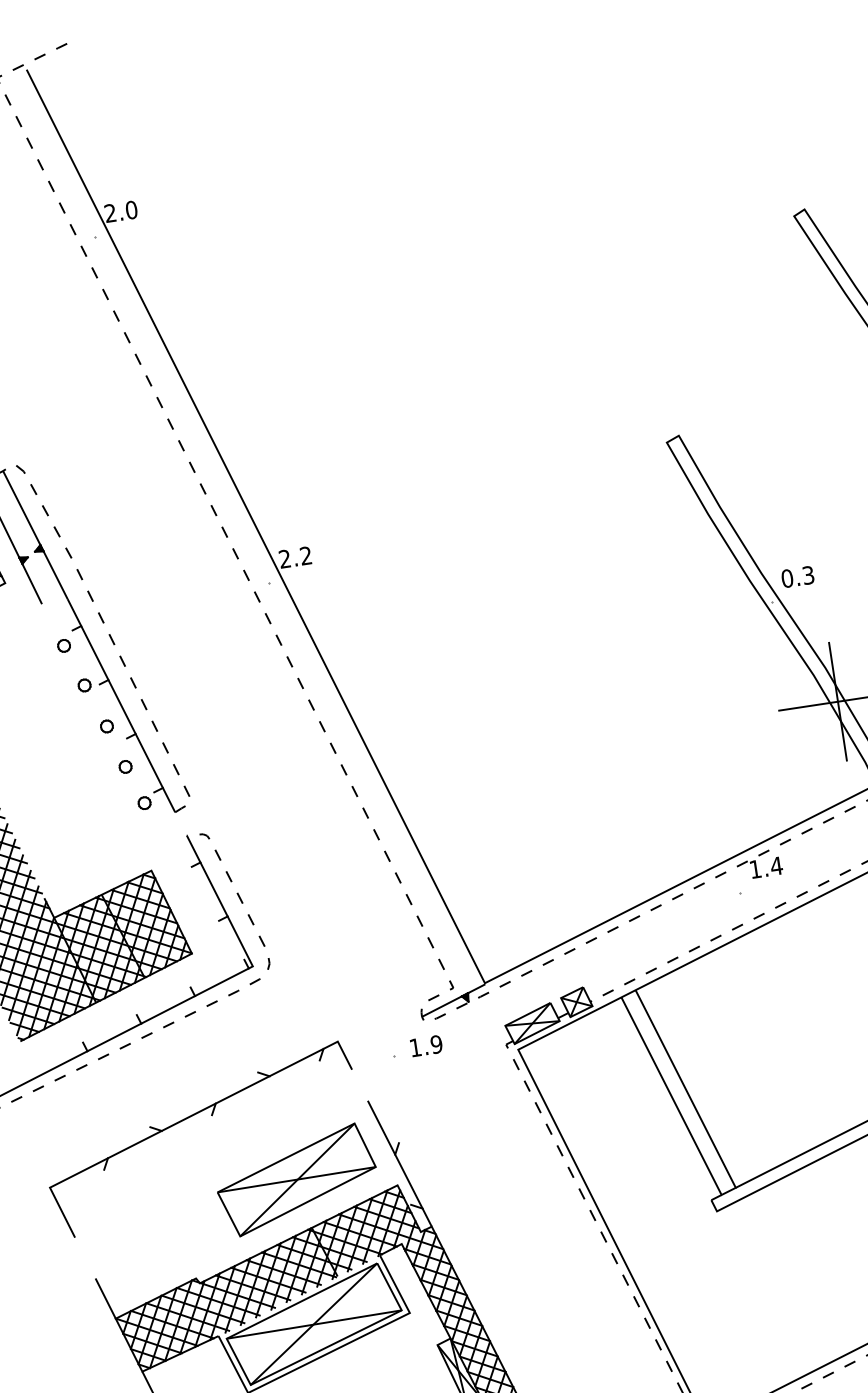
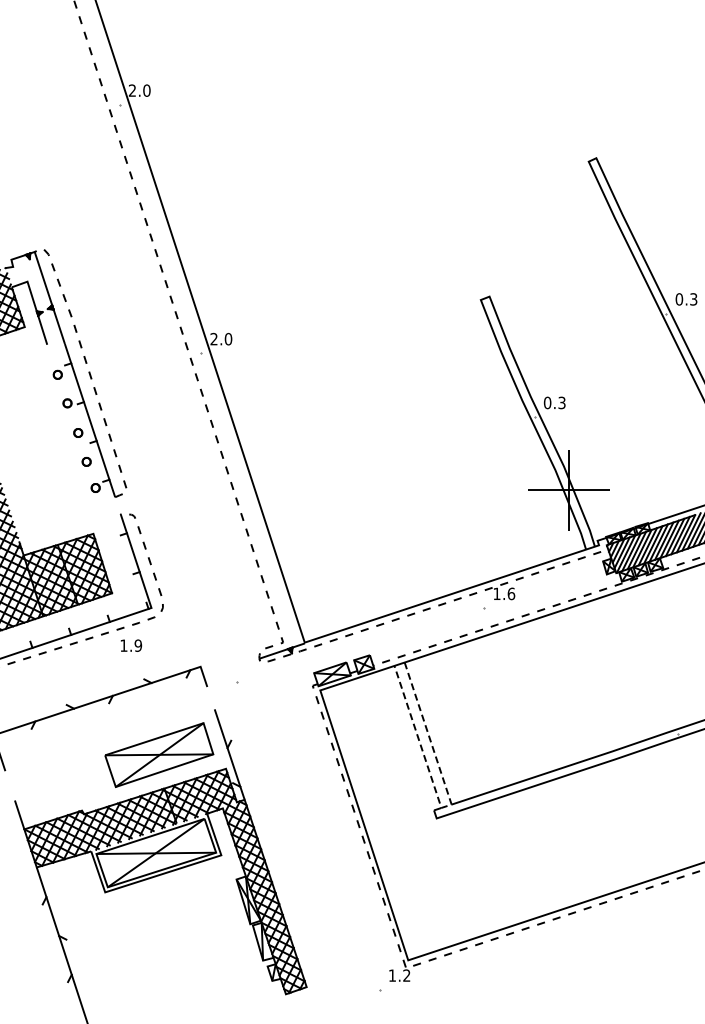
text: (306, 556) -> (228, 339), 2.2 -> 2.0
text: (776, 865) -> (511, 593), 1.4 -> 1.6
text: (426, 1045) -> (131, 645), moved
line: (728, 1191) -> (446, 806), solid -> dashed

